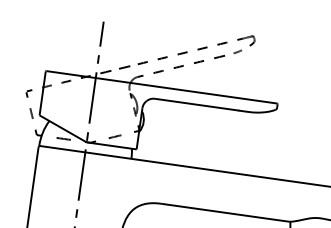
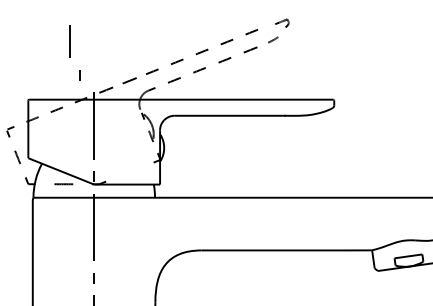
line: (101, 33) -> (69, 41), moved
part: (246, 40) -> (282, 23), size x0.6
part: (97, 59) -> (79, 75), moved
line: (114, 136) -> (129, 171), removed

